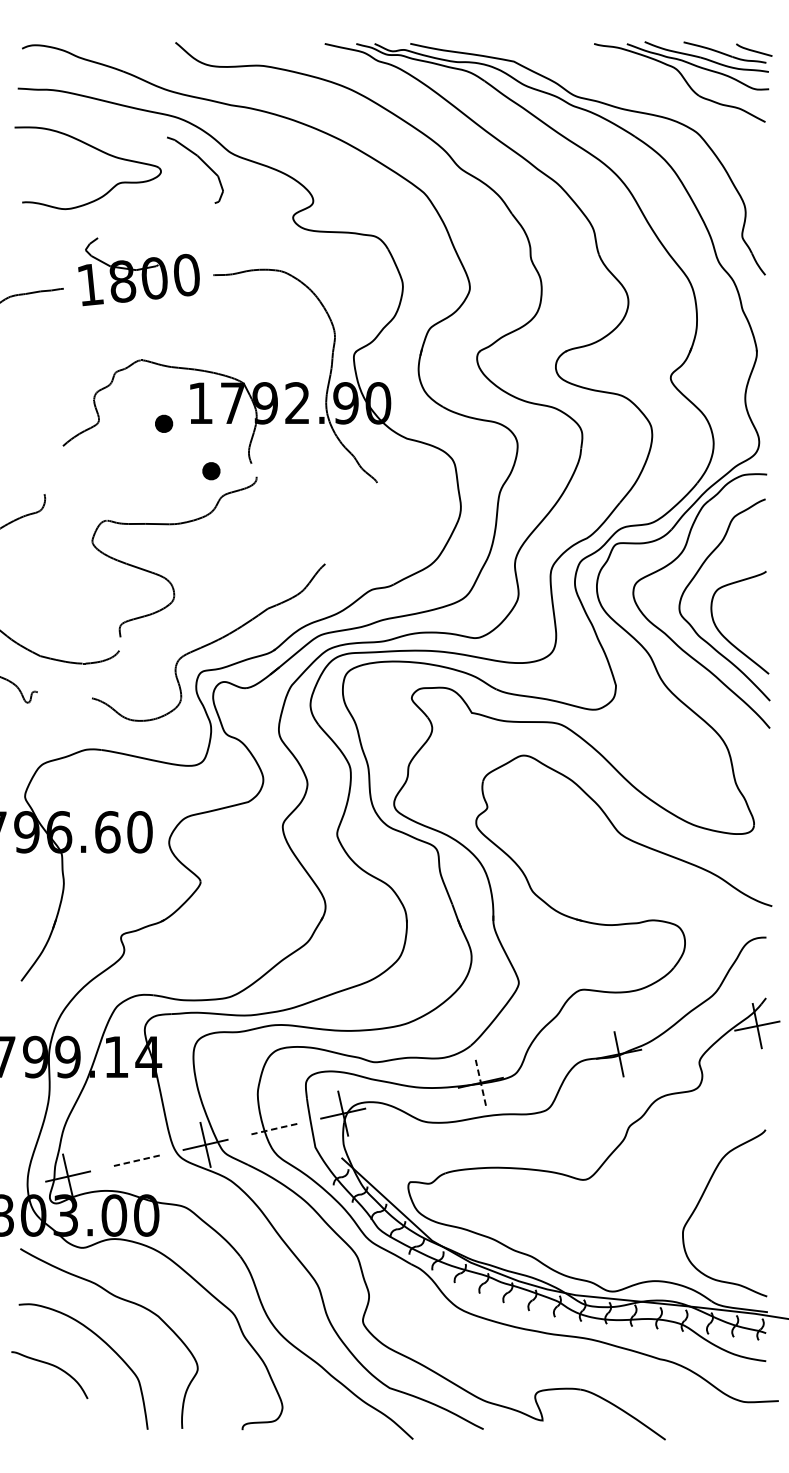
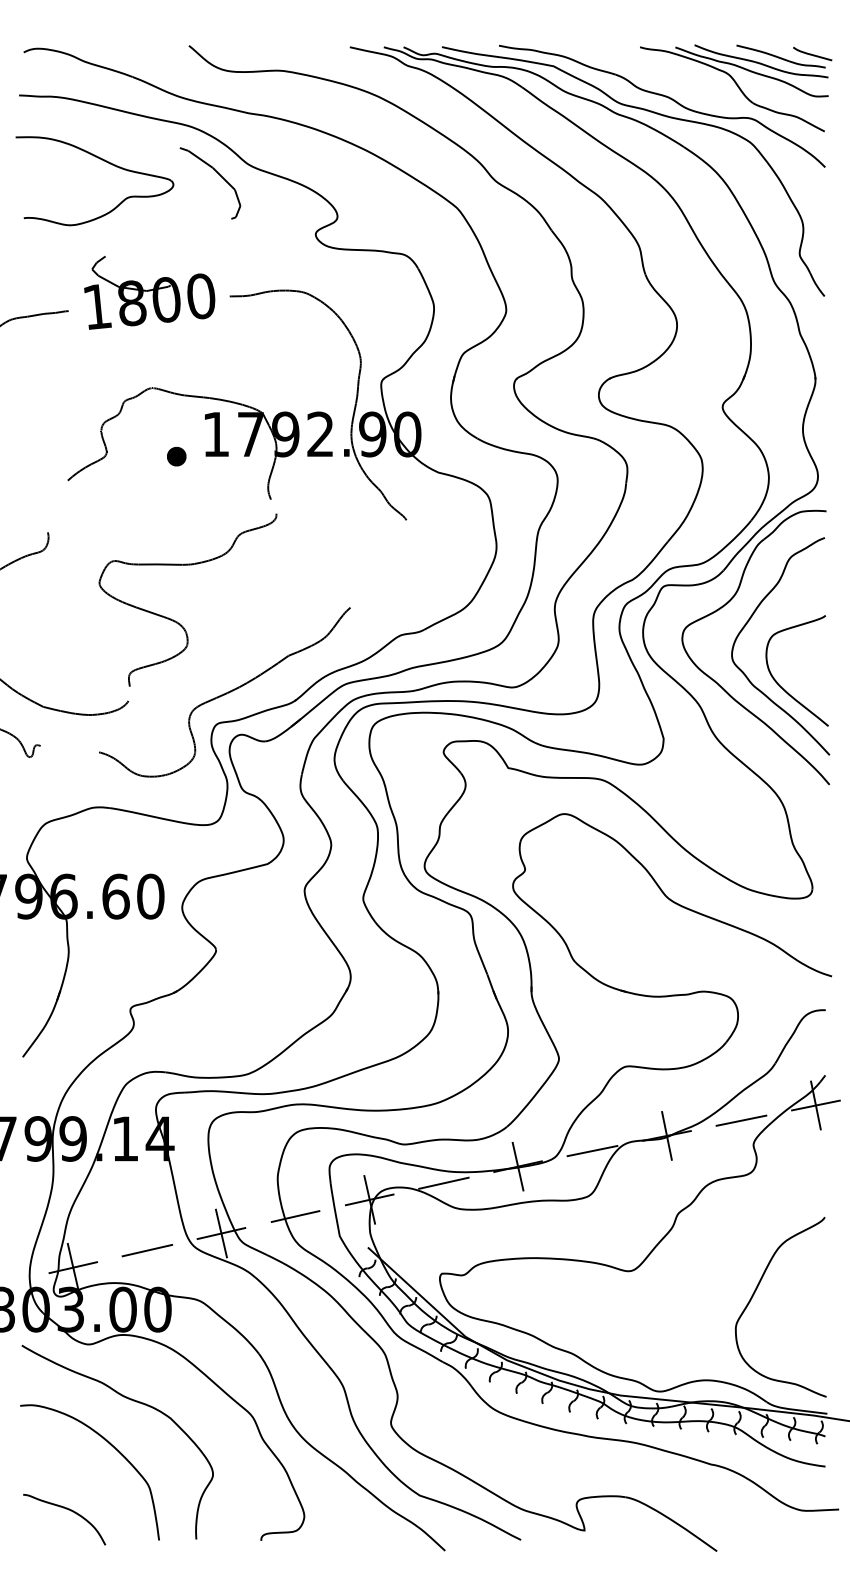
part: (617, 90) -> (665, 97), added
part: (211, 471) -> (227, 507), removed
line: (688, 1039) -> (741, 1120), added
line: (549, 1068) -> (592, 1151), added
line: (481, 1082) -> (518, 1166), dashed -> solid
line: (411, 1097) -> (443, 1182), added
line: (274, 1129) -> (295, 1216), dashed -> solid
line: (136, 1160) -> (146, 1250), dashed -> solid
part: (53, 1366) -> (68, 1510), moved

